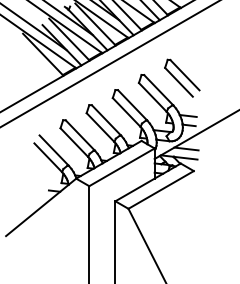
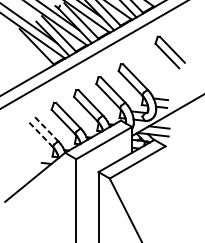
part: (182, 77) -> (170, 51), moved
line: (53, 150) -> (45, 128), solid -> dashed
line: (48, 158) -> (41, 135), solid -> dashed

